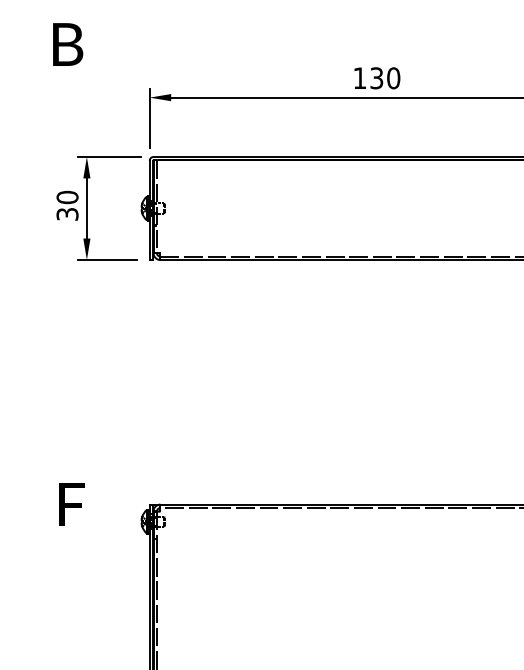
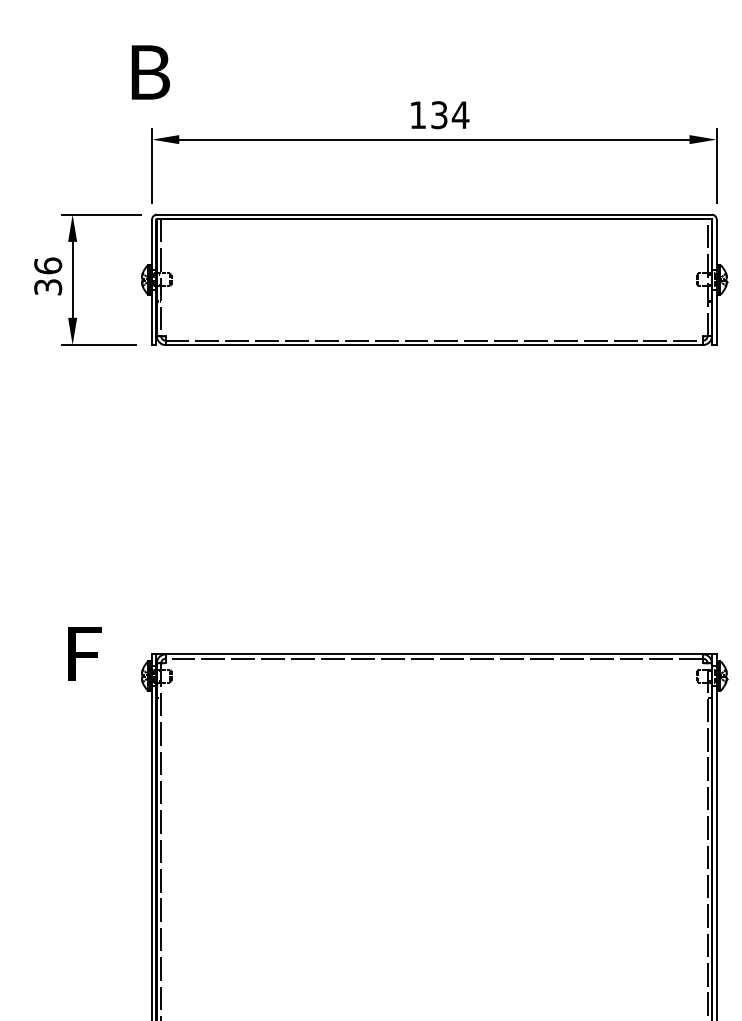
text: (67, 44) -> (150, 72), moved
text: (393, 78) -> (460, 115), 130 -> 134
text: (67, 197) -> (47, 265), 30 -> 36
text: (71, 504) -> (84, 653), moved

